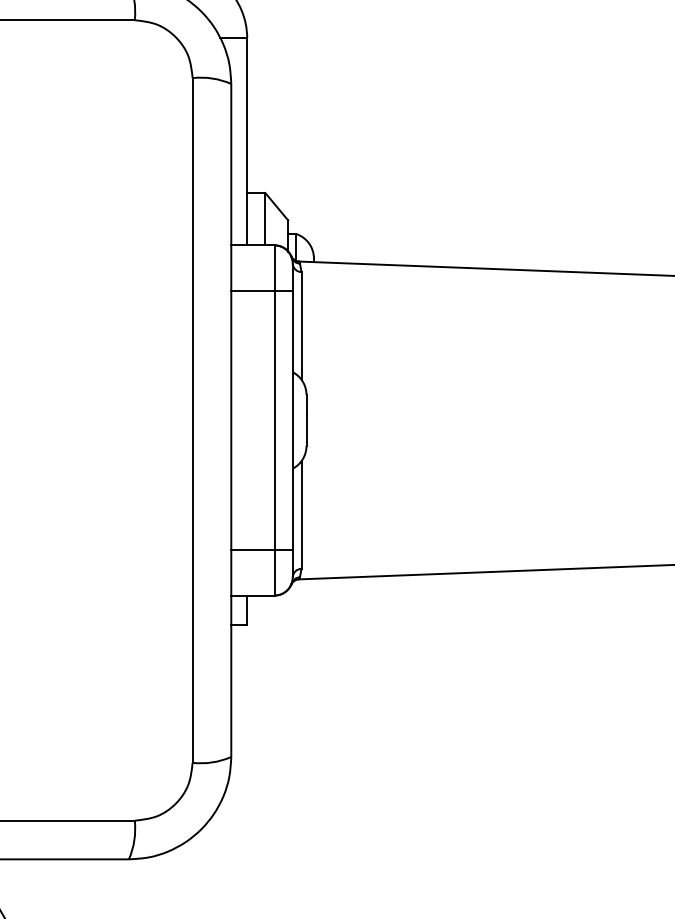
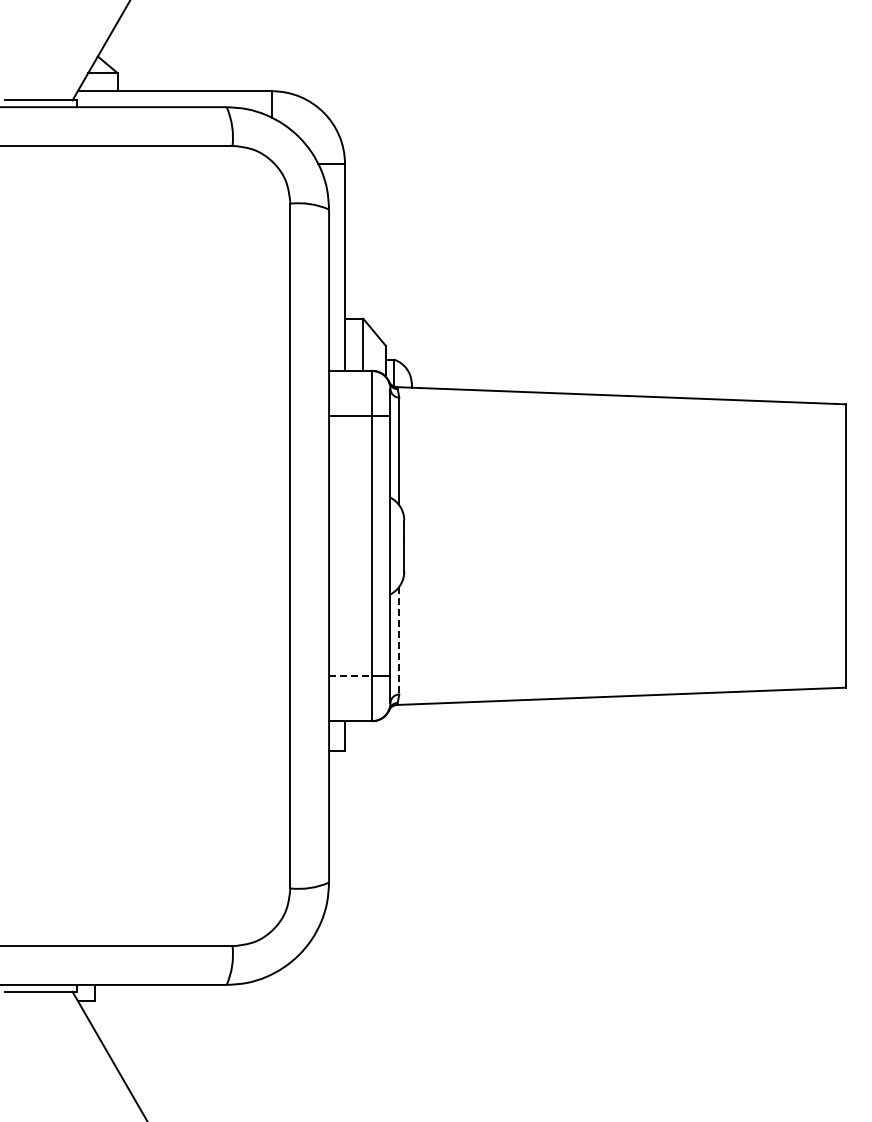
line: (301, 514) -> (399, 640), solid -> dashed
line: (252, 549) -> (350, 675), solid -> dashed

